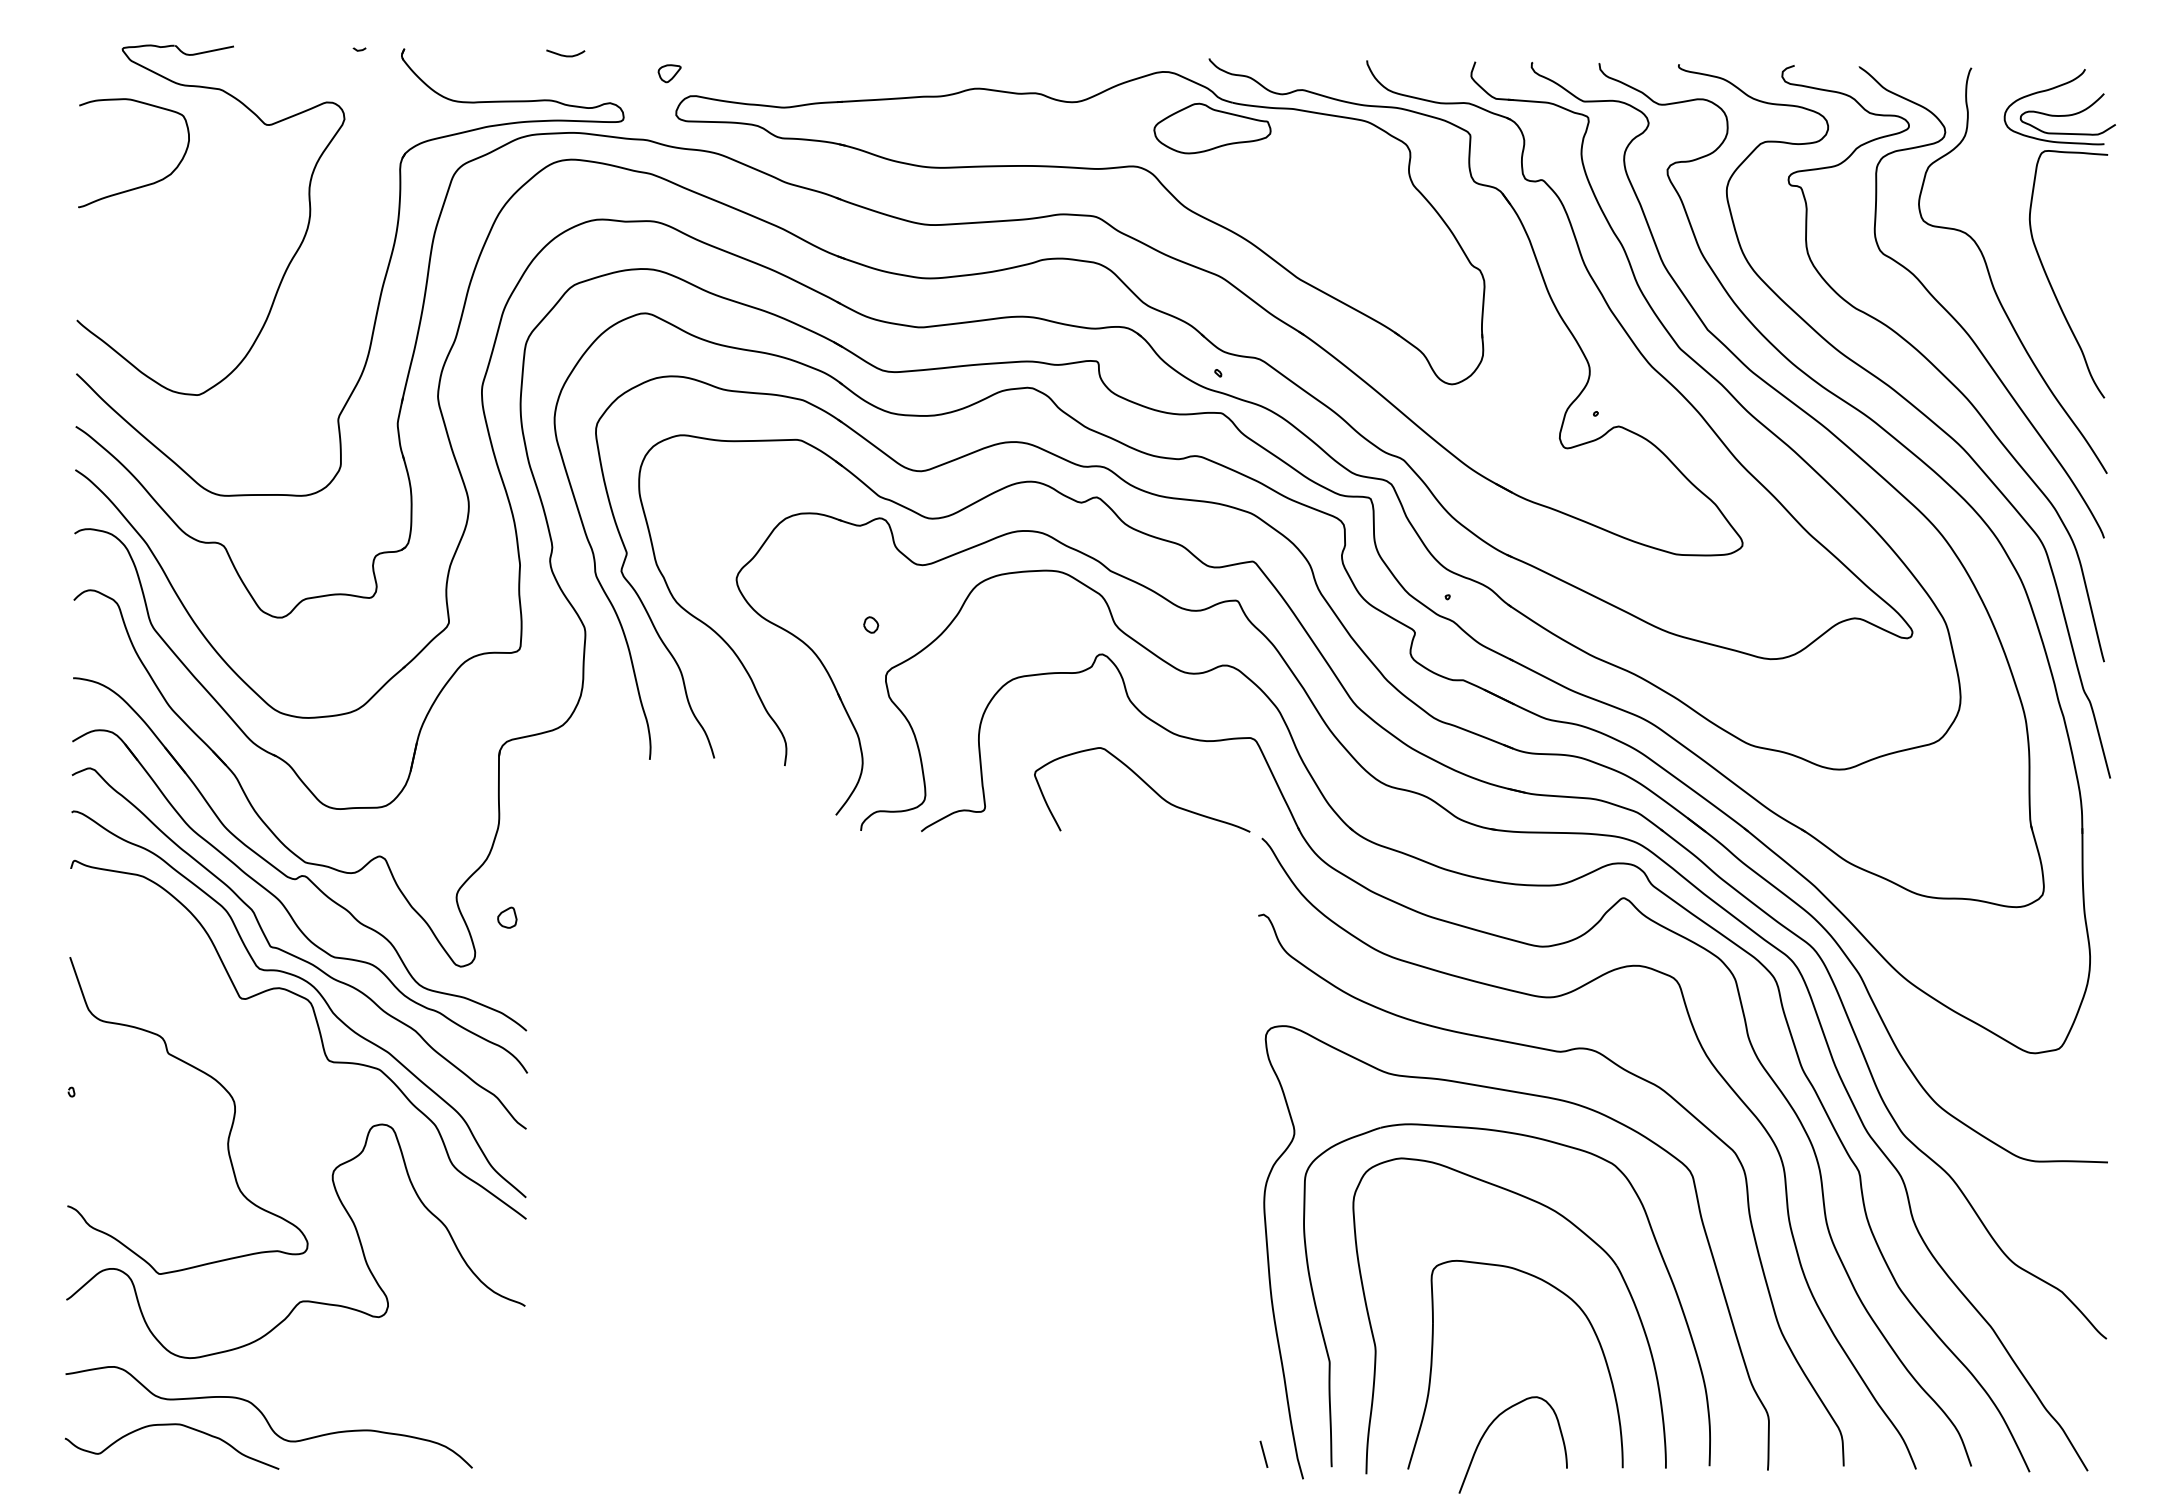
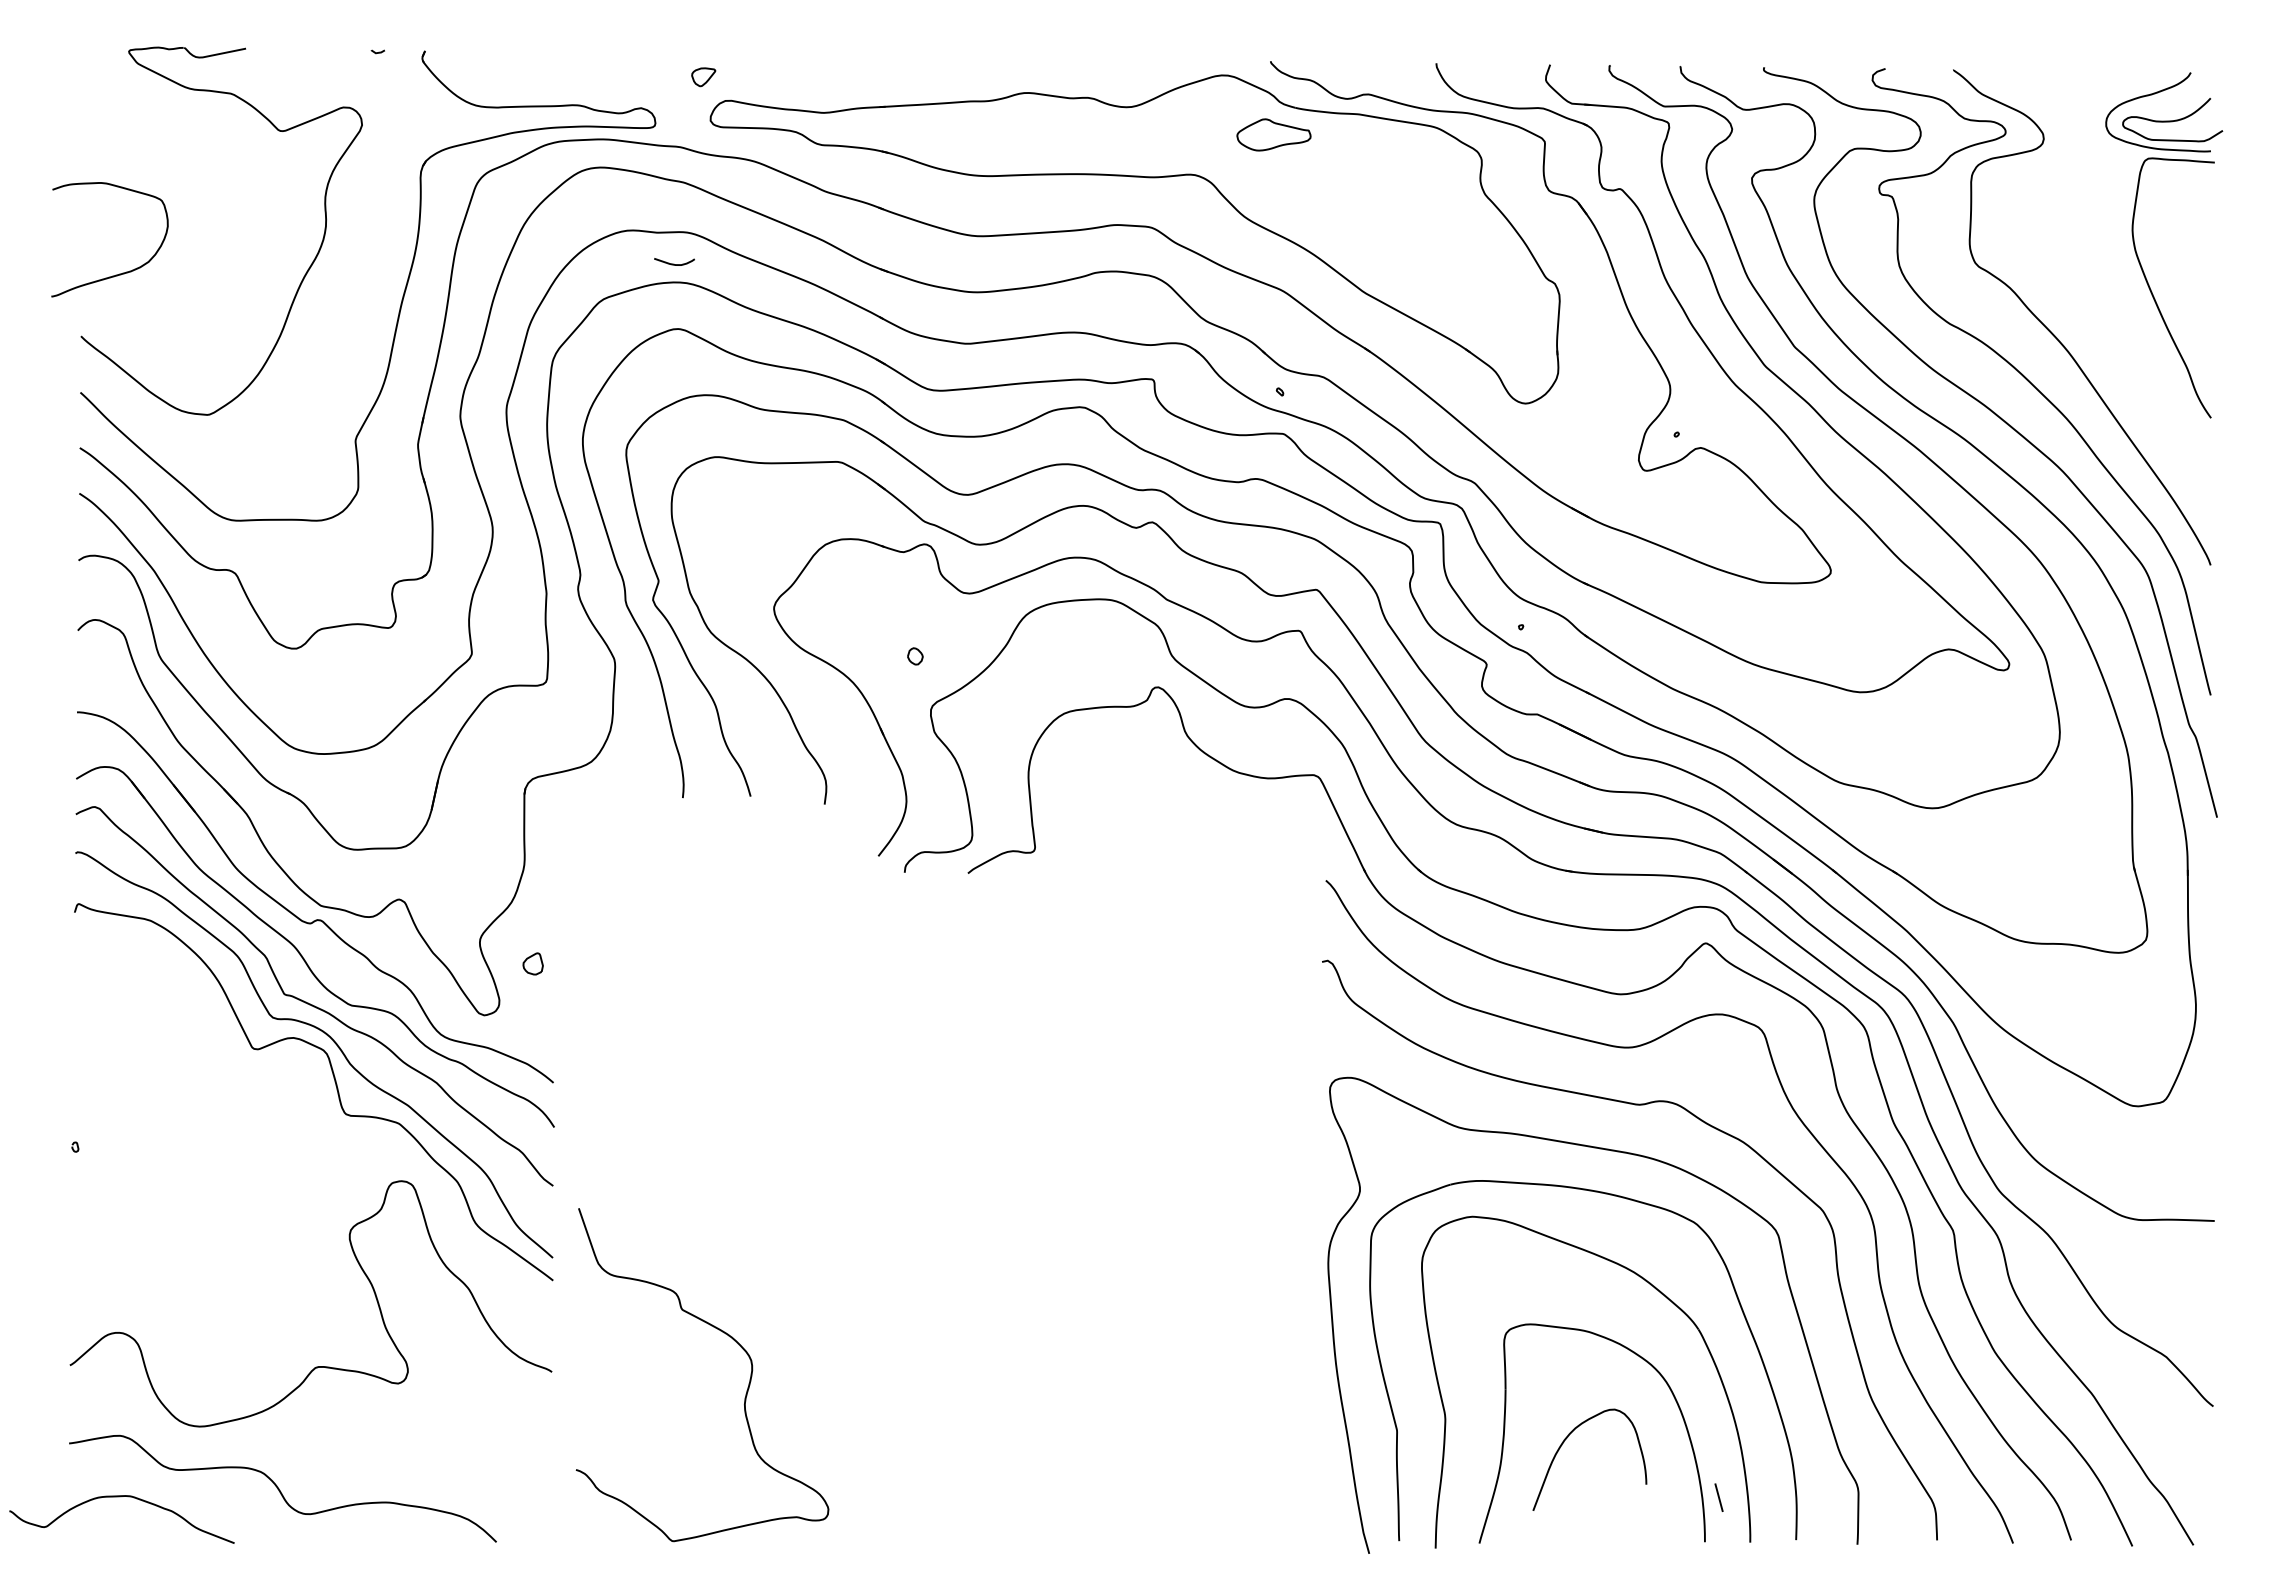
curve: (565, 54) -> (674, 263), moved
part: (1212, 128) -> (1273, 134), size x0.6
curve: (143, 185) -> (119, 273), moved
curve: (1990, 275) -> (2091, 289), removed
curve: (1146, 785) -> (1204, 824), removed
curve: (229, 1130) -> (746, 1390), moved
curve: (171, 1425) -> (121, 1497), moved
curve: (1489, 1428) -> (1564, 1442), moved
line: (1263, 1454) -> (1718, 1497), moved

